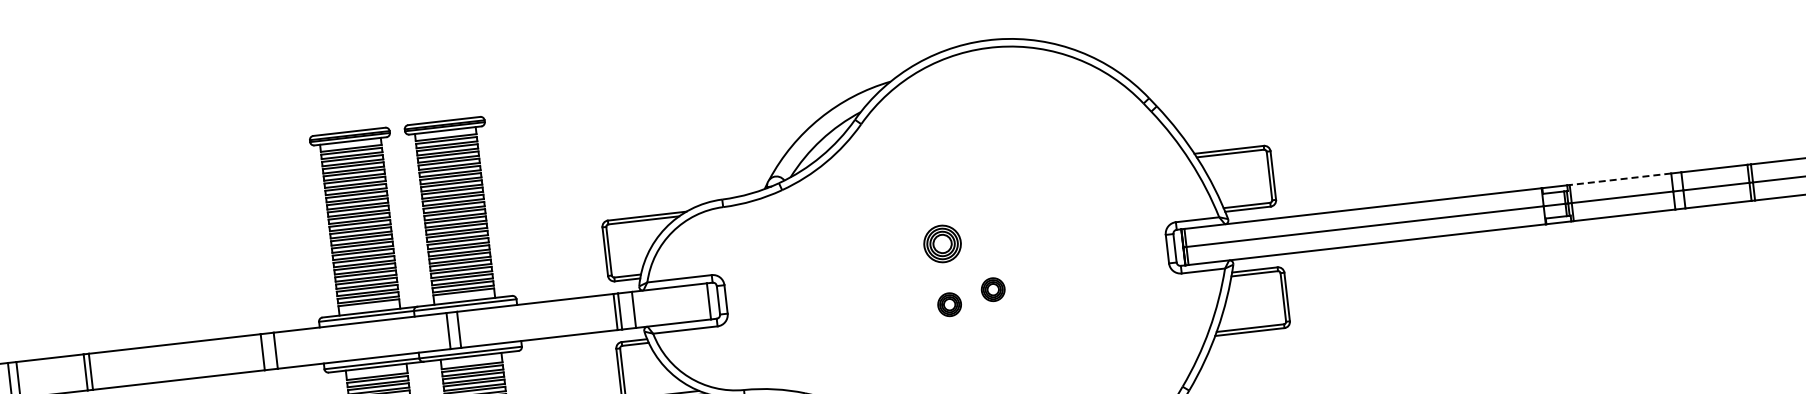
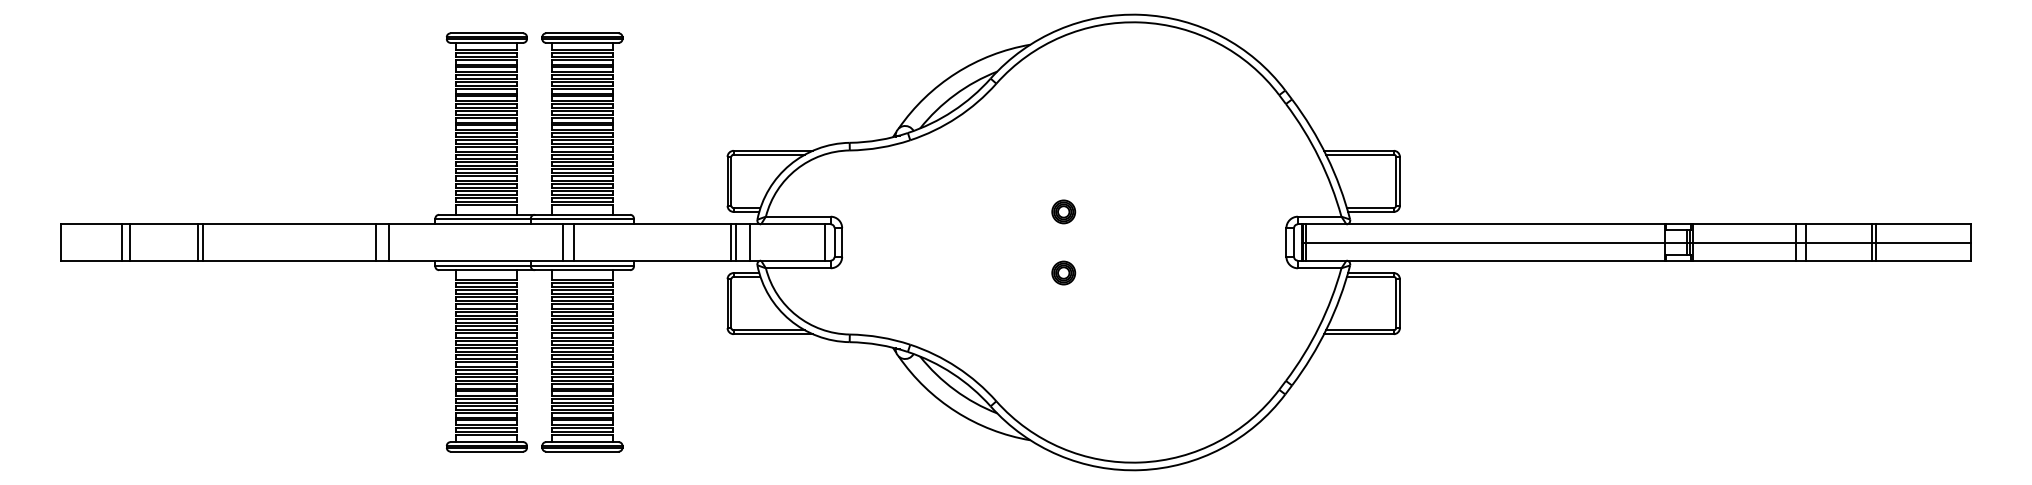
line: (1619, 179) -> (1743, 224), dashed -> solid
part: (942, 243) -> (1063, 211), size x0.62
part: (992, 289) -> (1108, 262), removed

